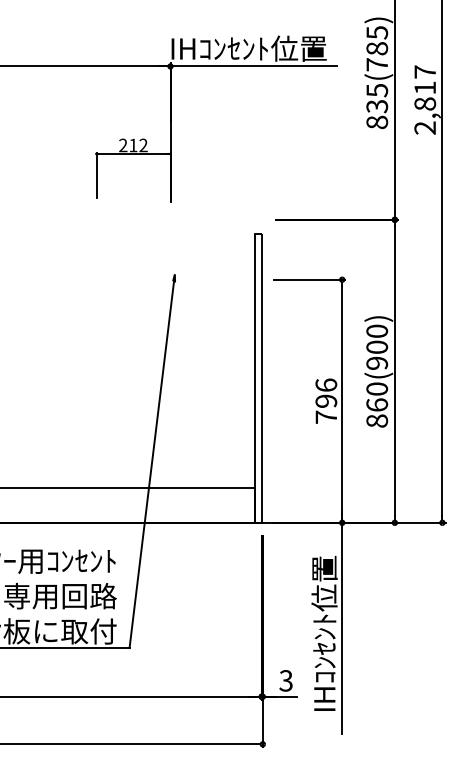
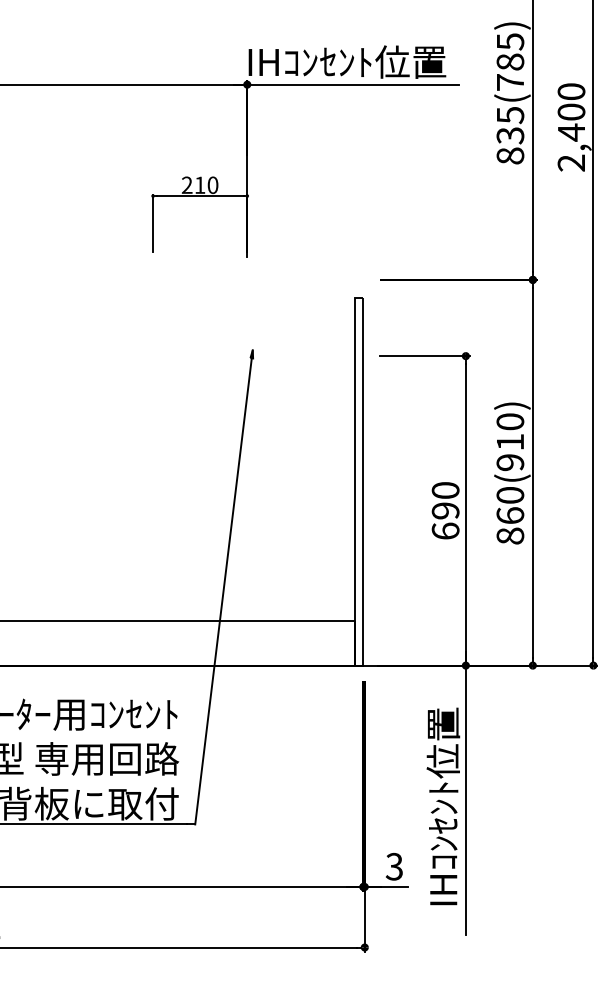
text: (425, 88) -> (571, 112), 2,817 -> 2,400
text: (143, 145) -> (212, 185), 212 -> 210
text: (377, 346) -> (510, 441), 860(900) -> 860(910)
text: (326, 400) -> (445, 510), 796 -> 690

